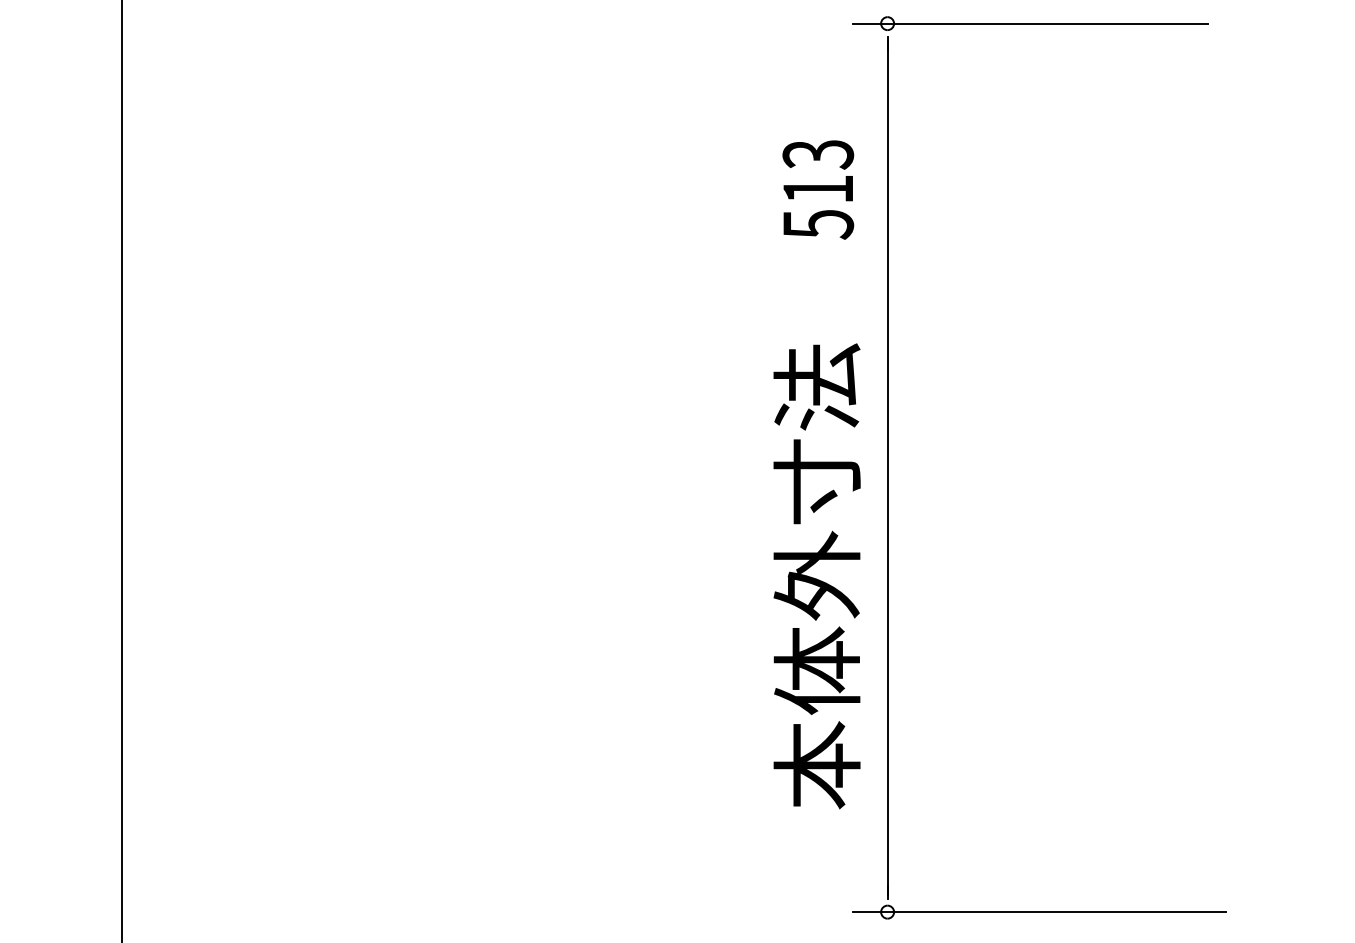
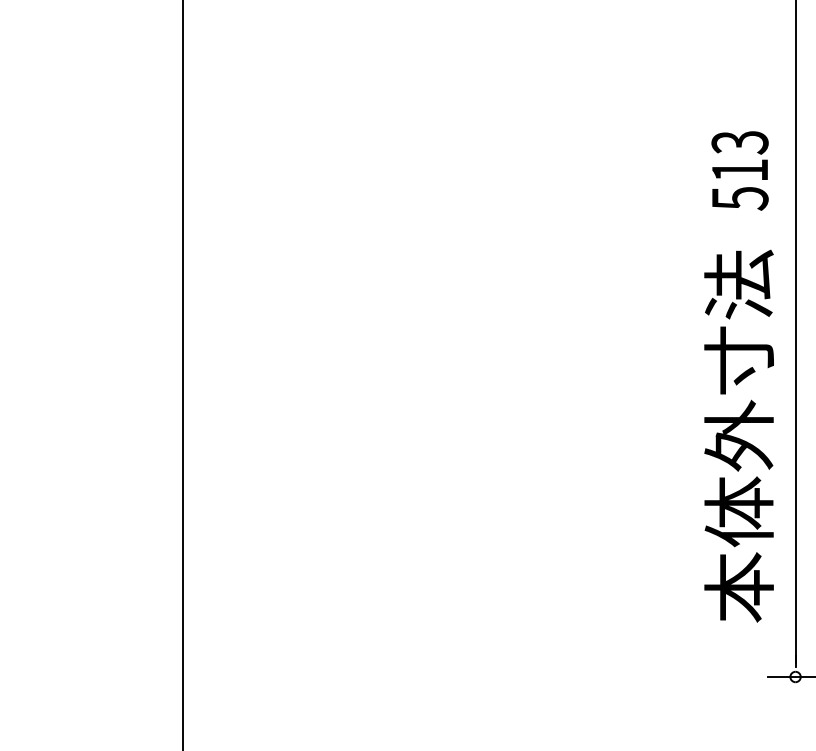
text: (818, 189) -> (740, 170), moved
text: (816, 576) -> (738, 436), moved

